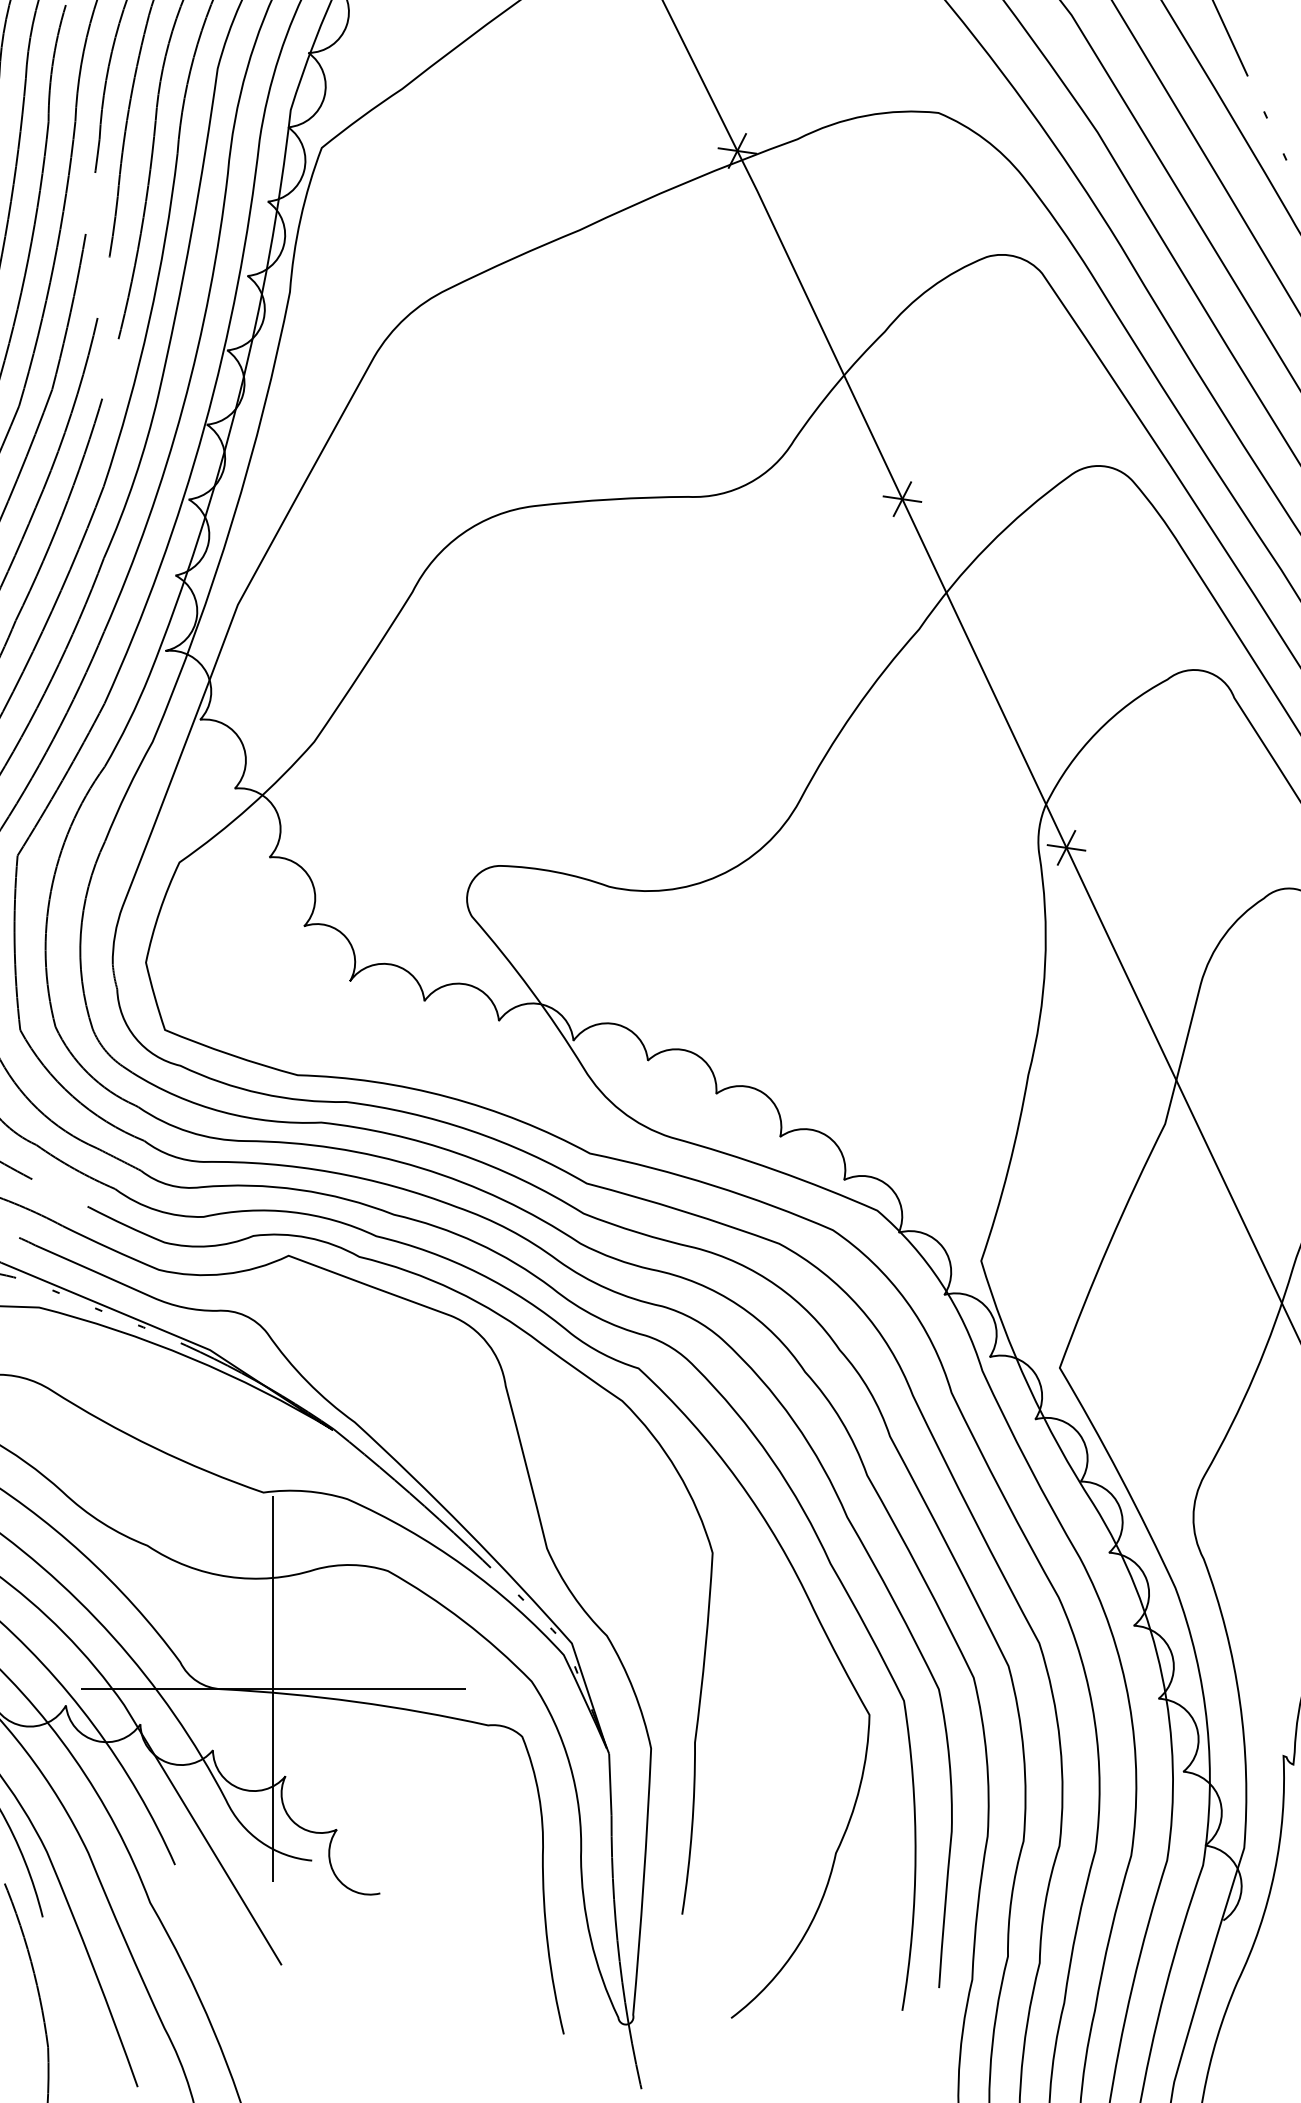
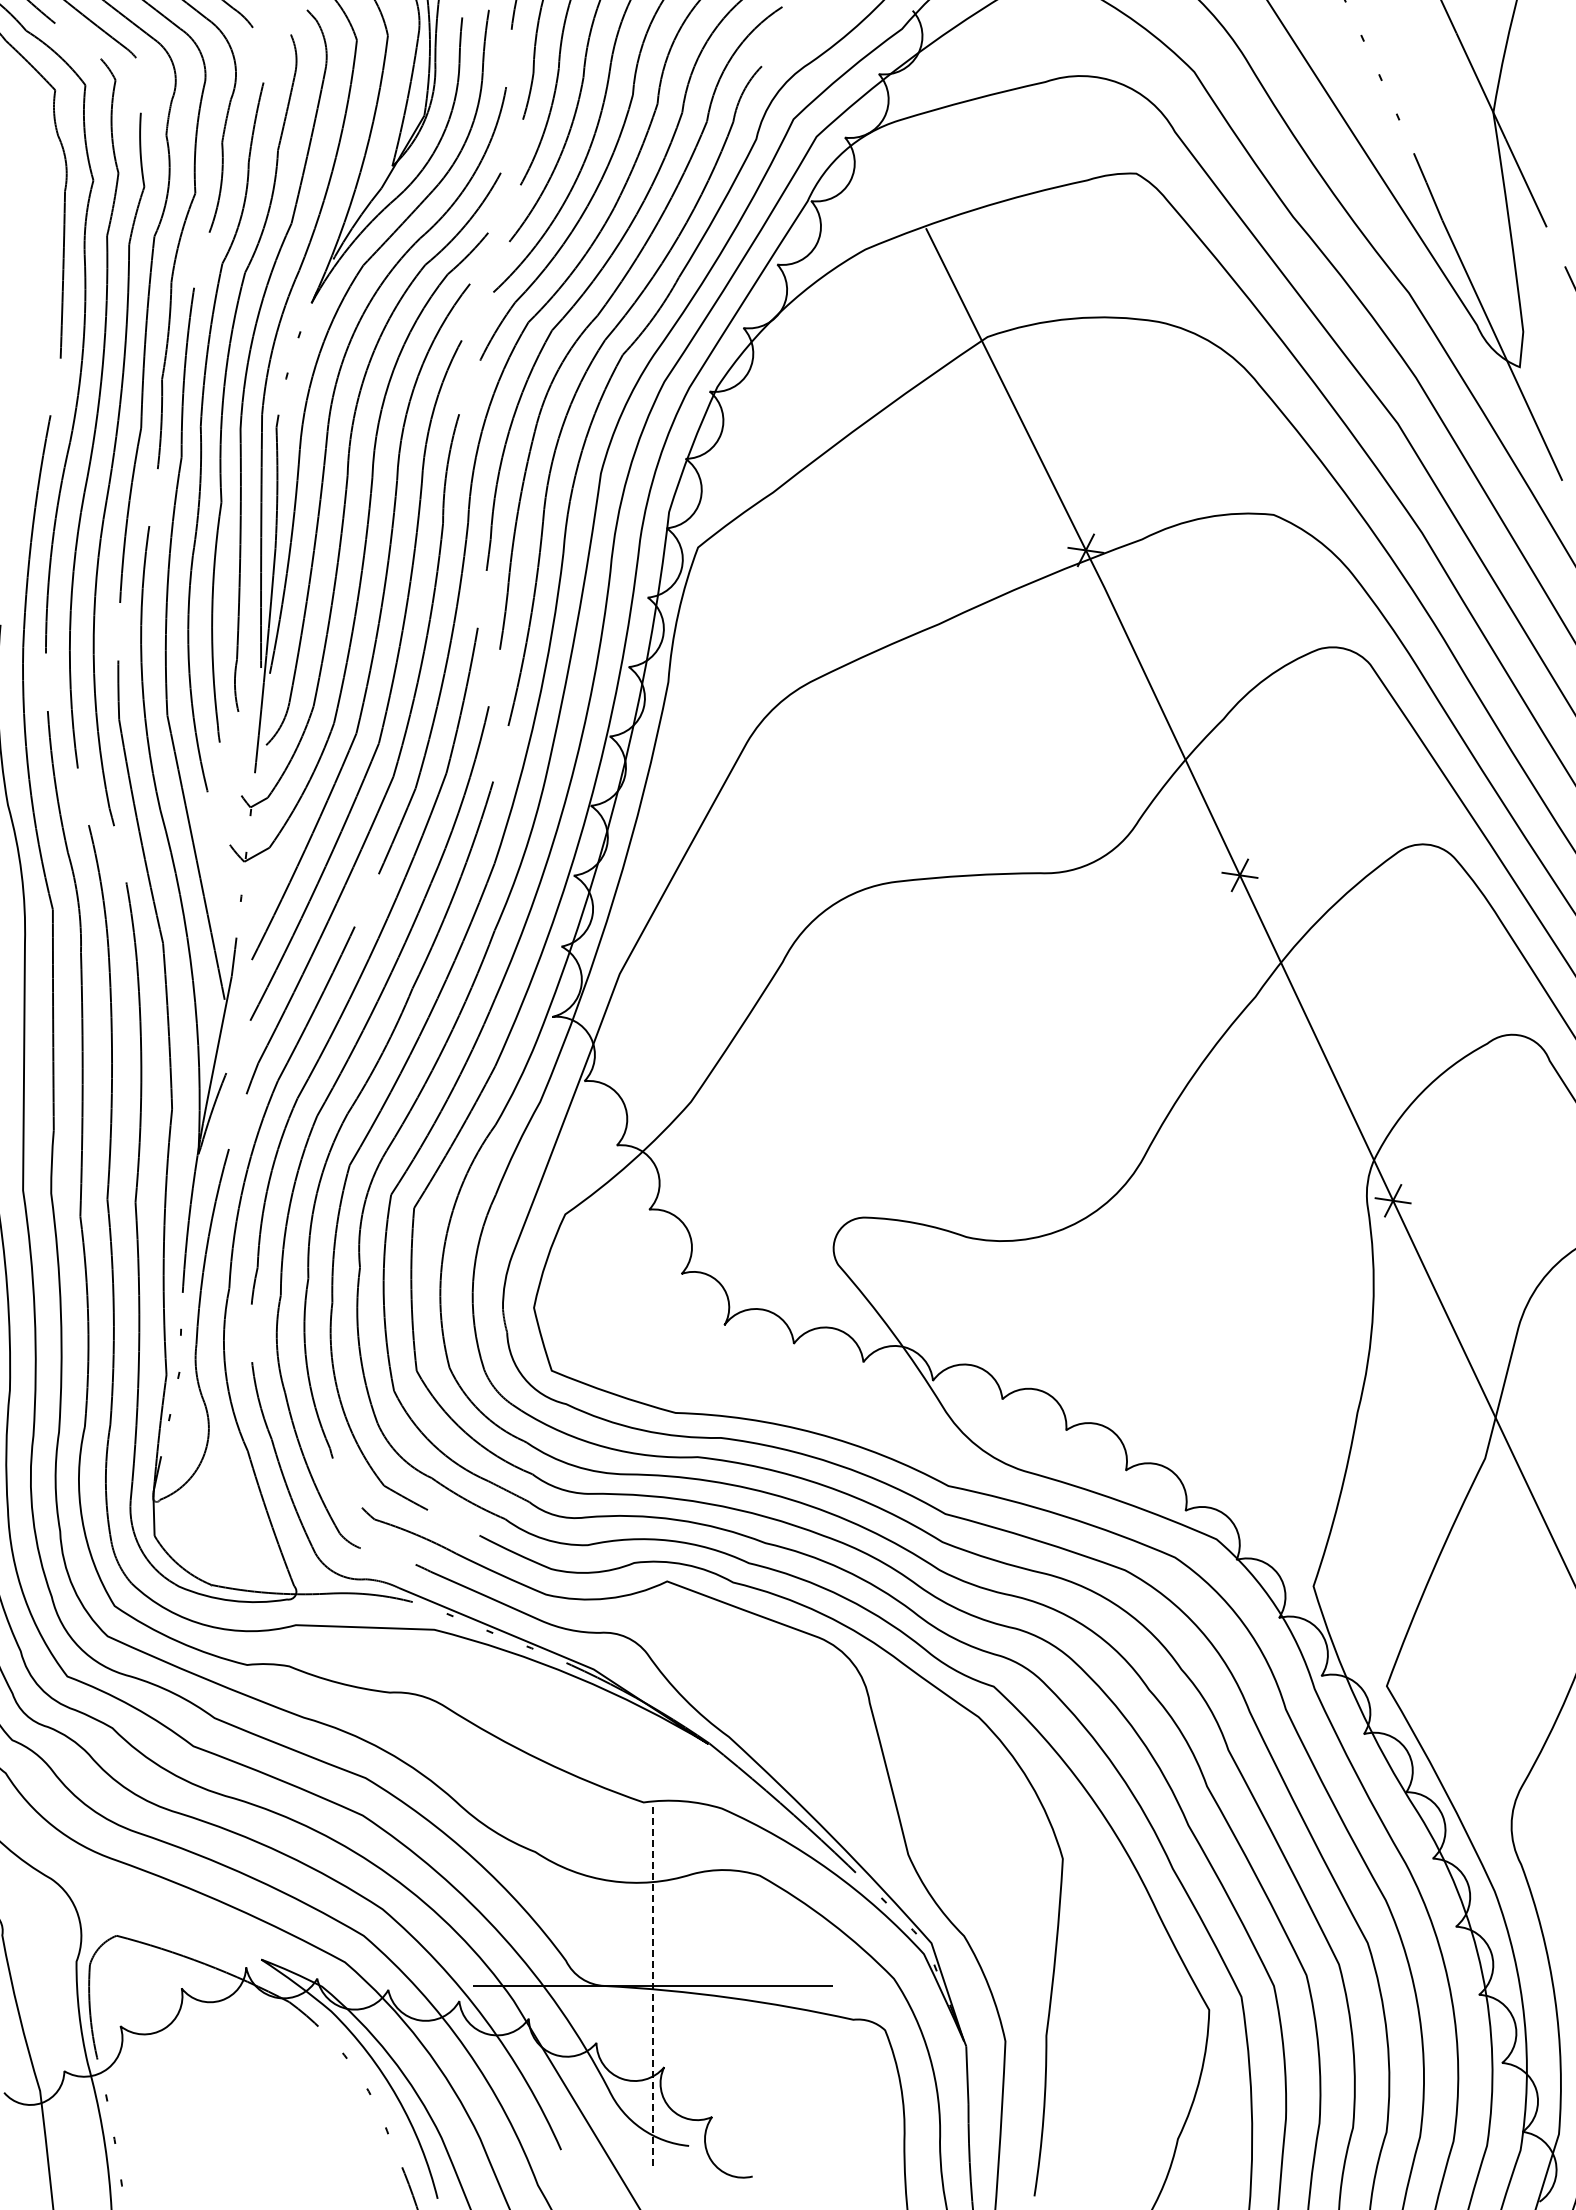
line: (272, 1688) -> (652, 1985), solid -> dashed

